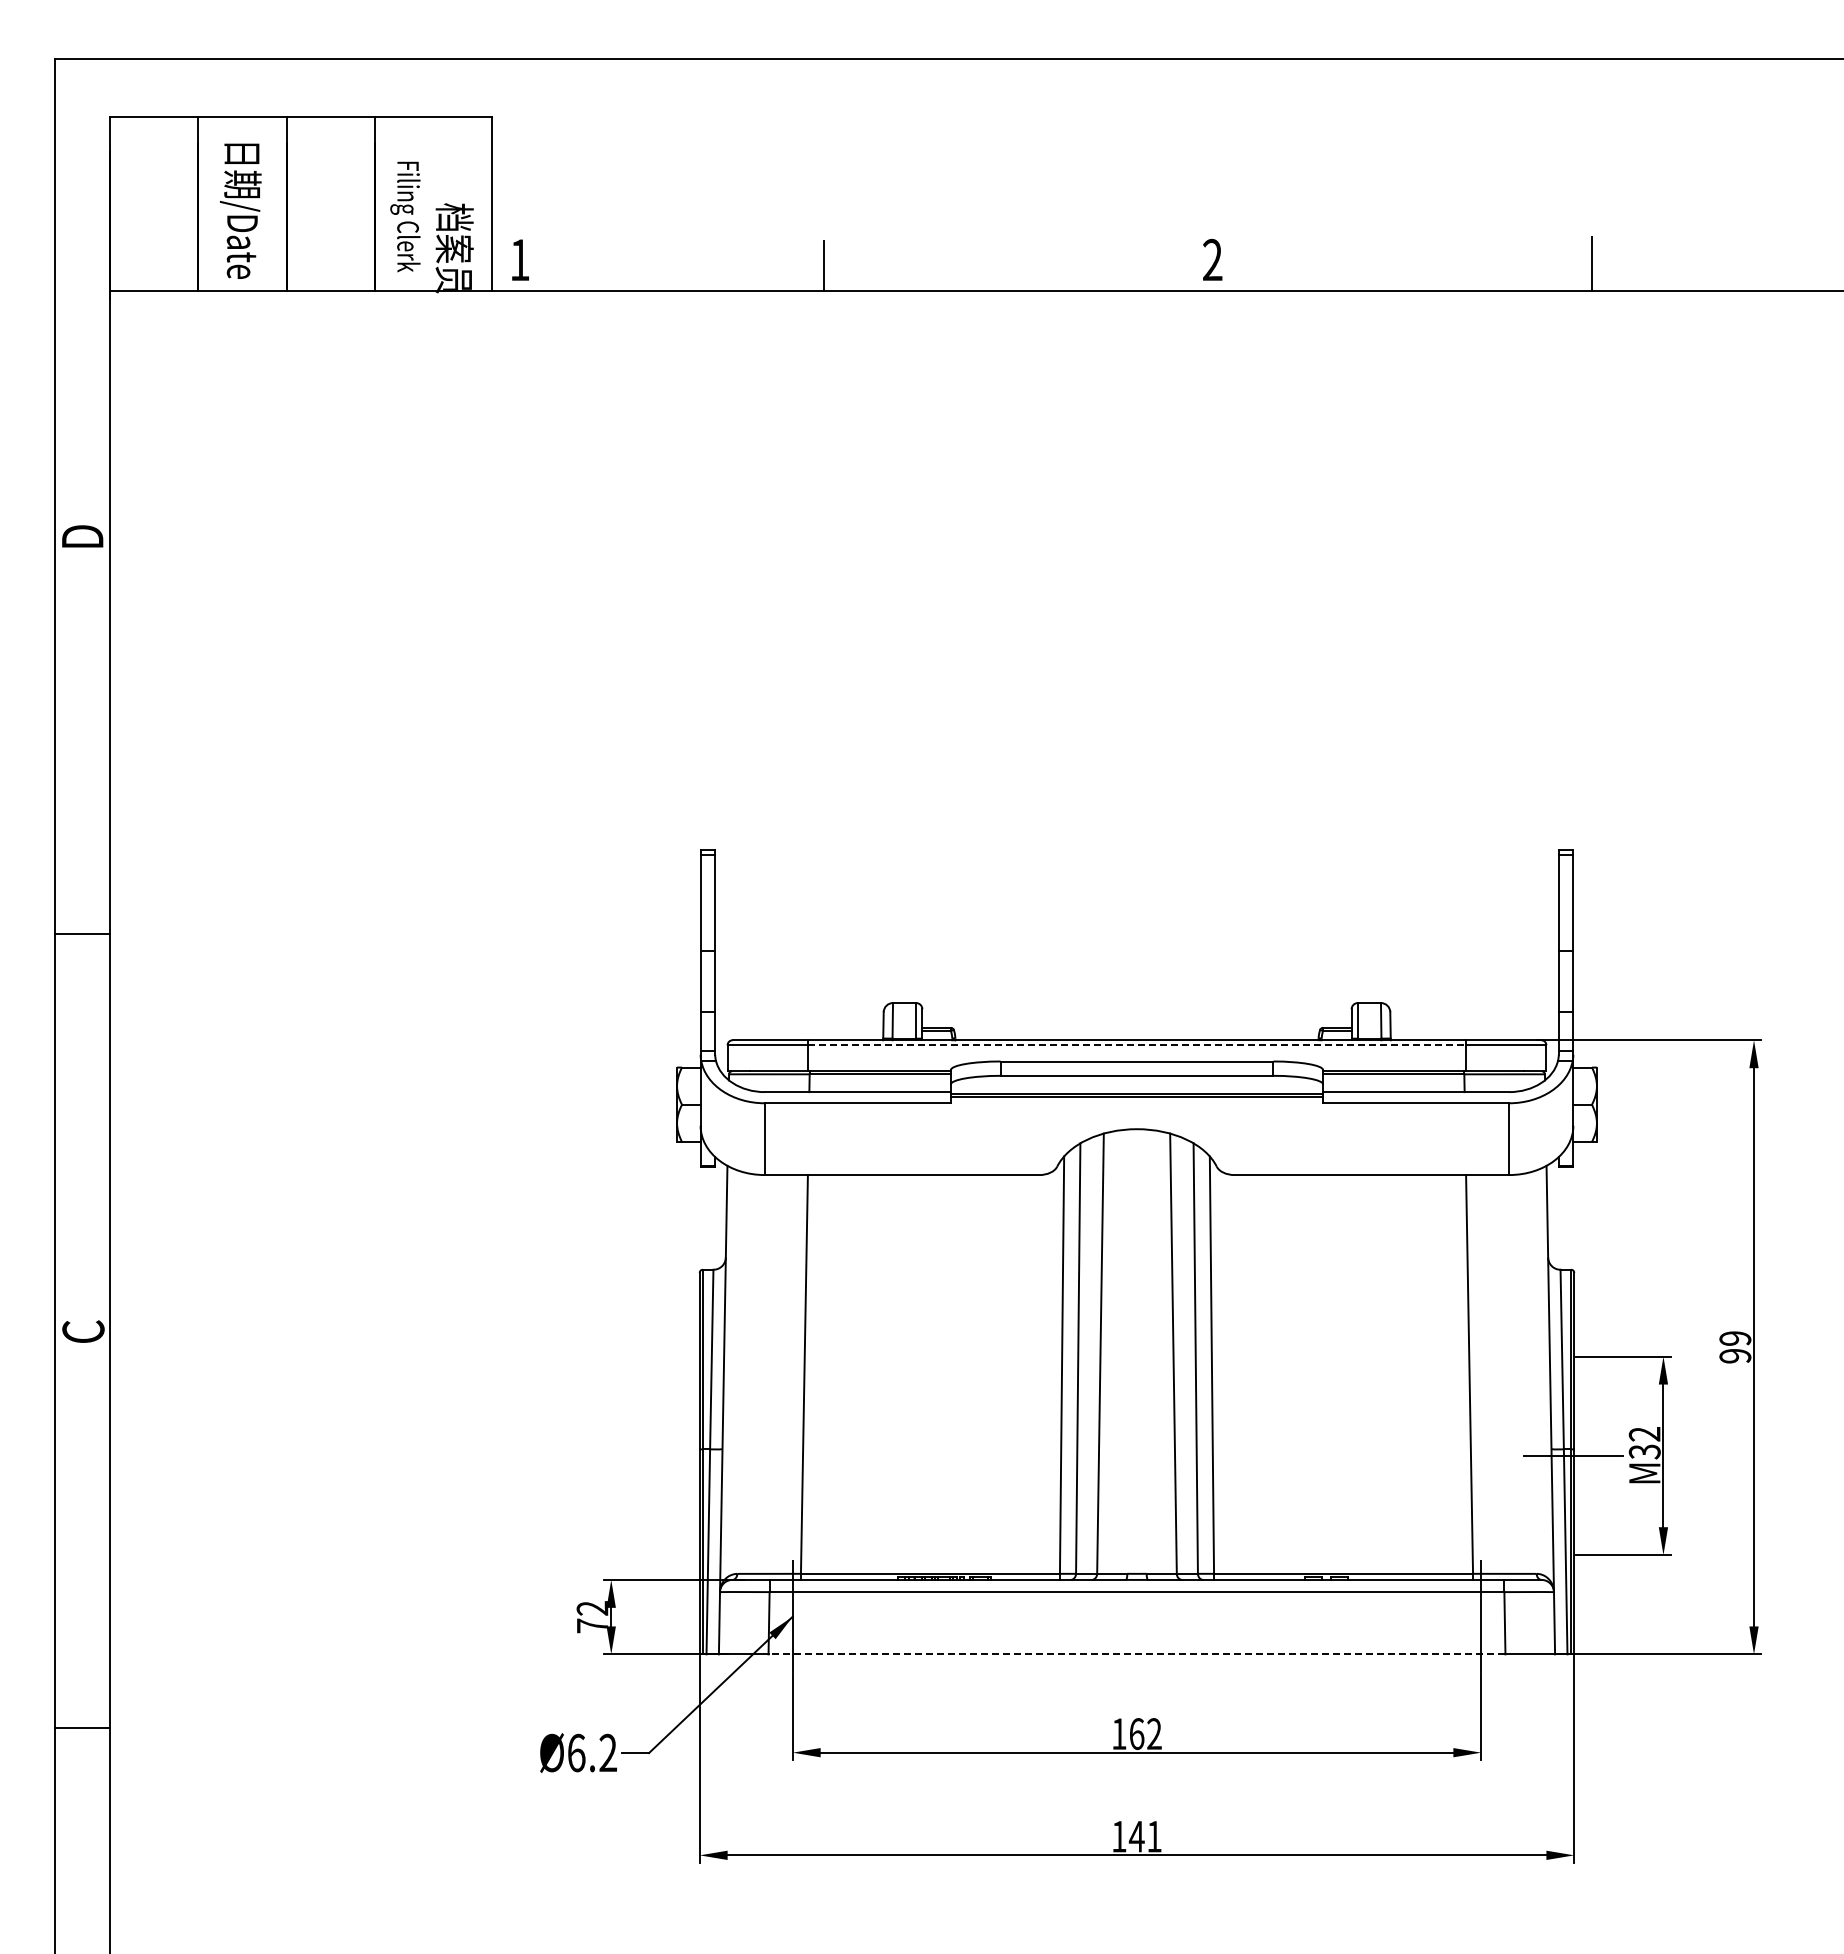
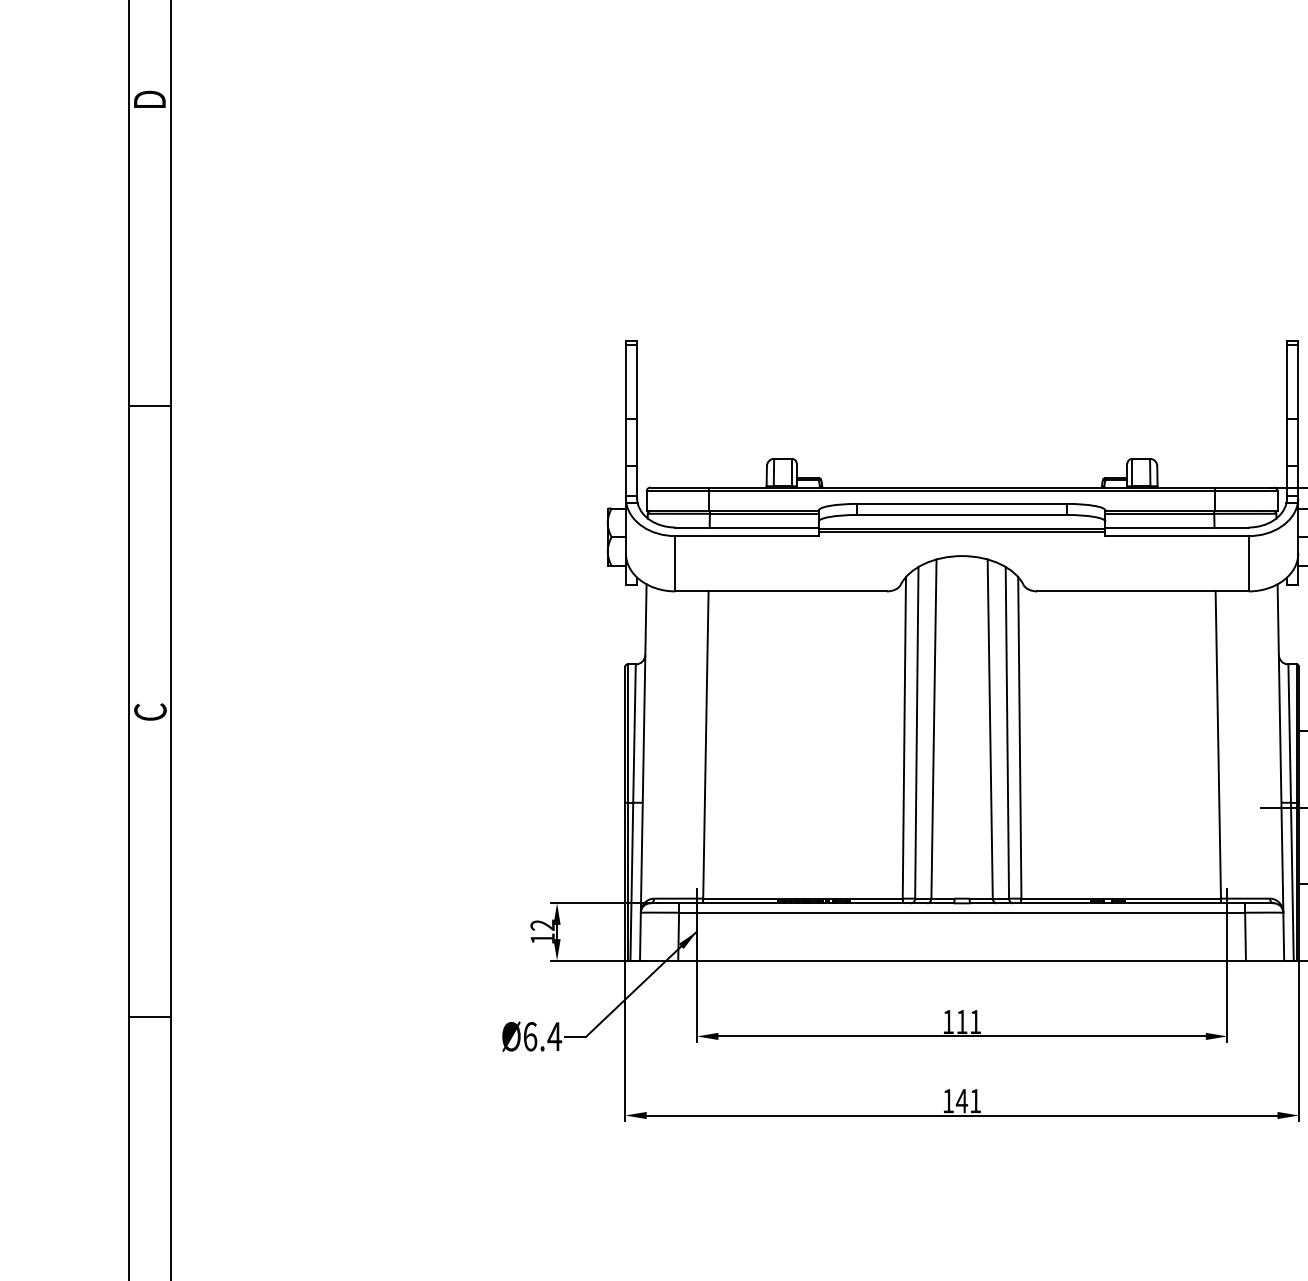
line: (1137, 1045) -> (962, 491), dashed -> solid
text: (592, 1625) -> (542, 938), 72 -> 12
line: (1136, 1654) -> (961, 960), dashed -> solid
text: (1145, 1734) -> (968, 1022), 162 -> 111
text: (607, 1752) -> (554, 1036), Ø6.2 -> Ø6.4

